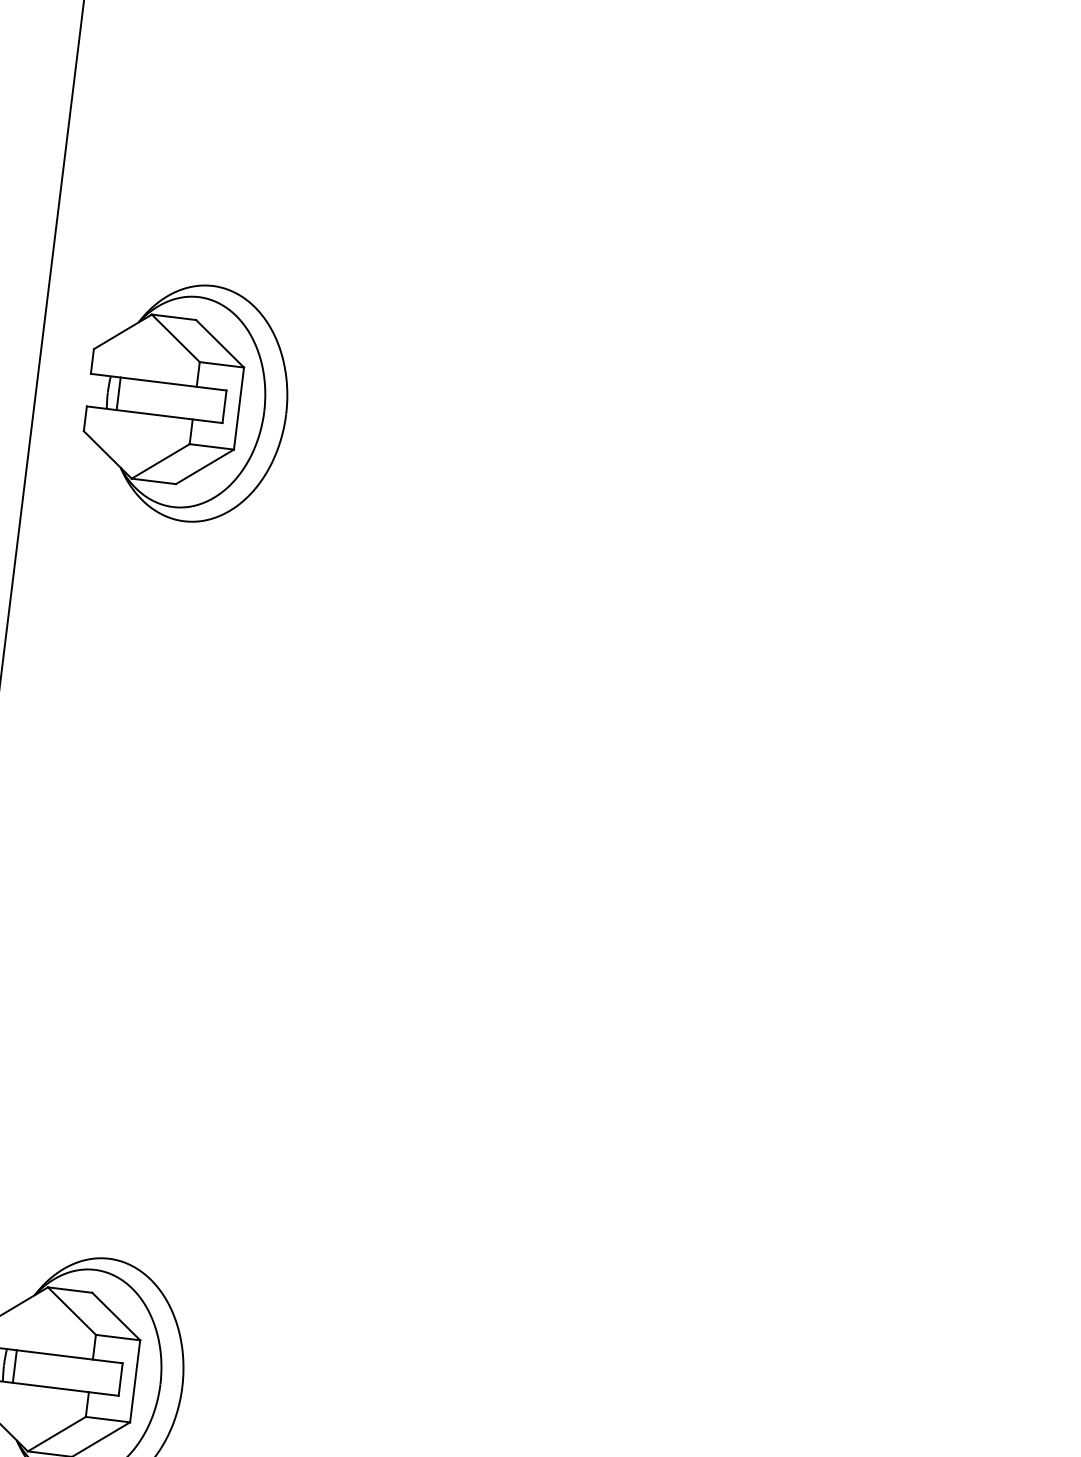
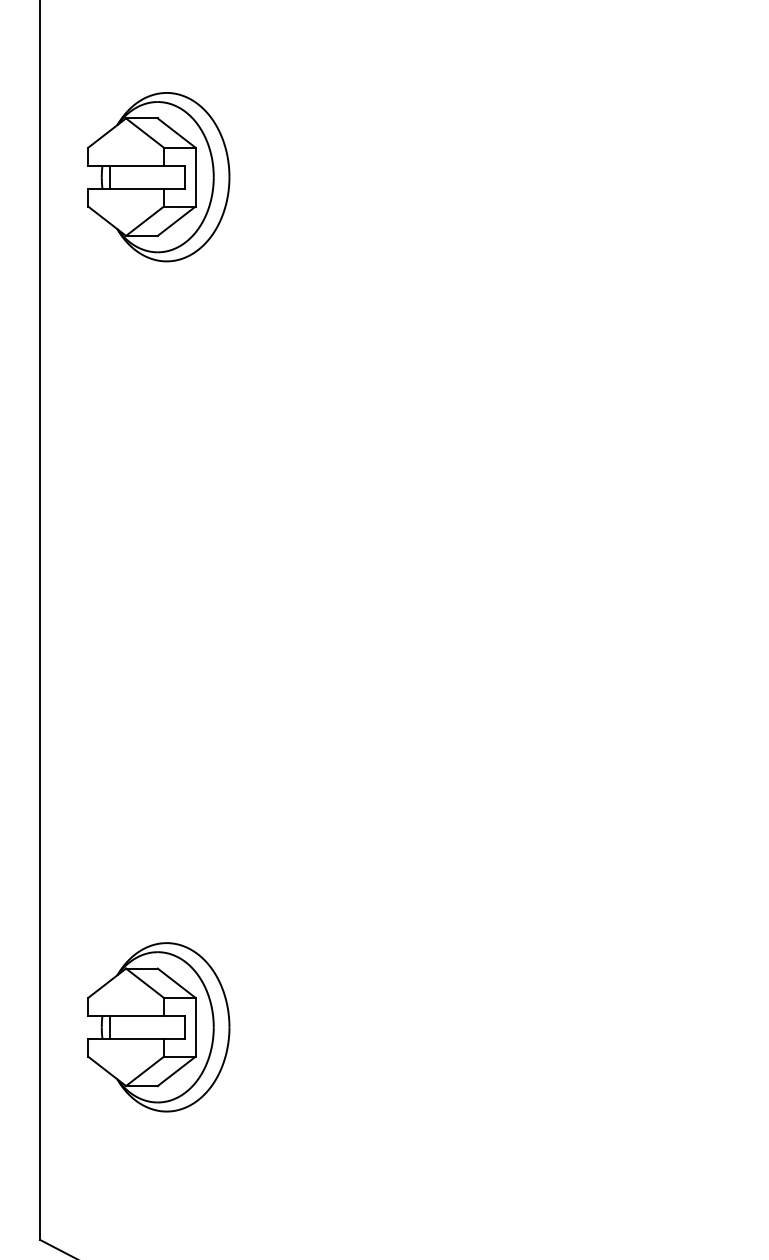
part: (187, 402) -> (158, 177), moved

